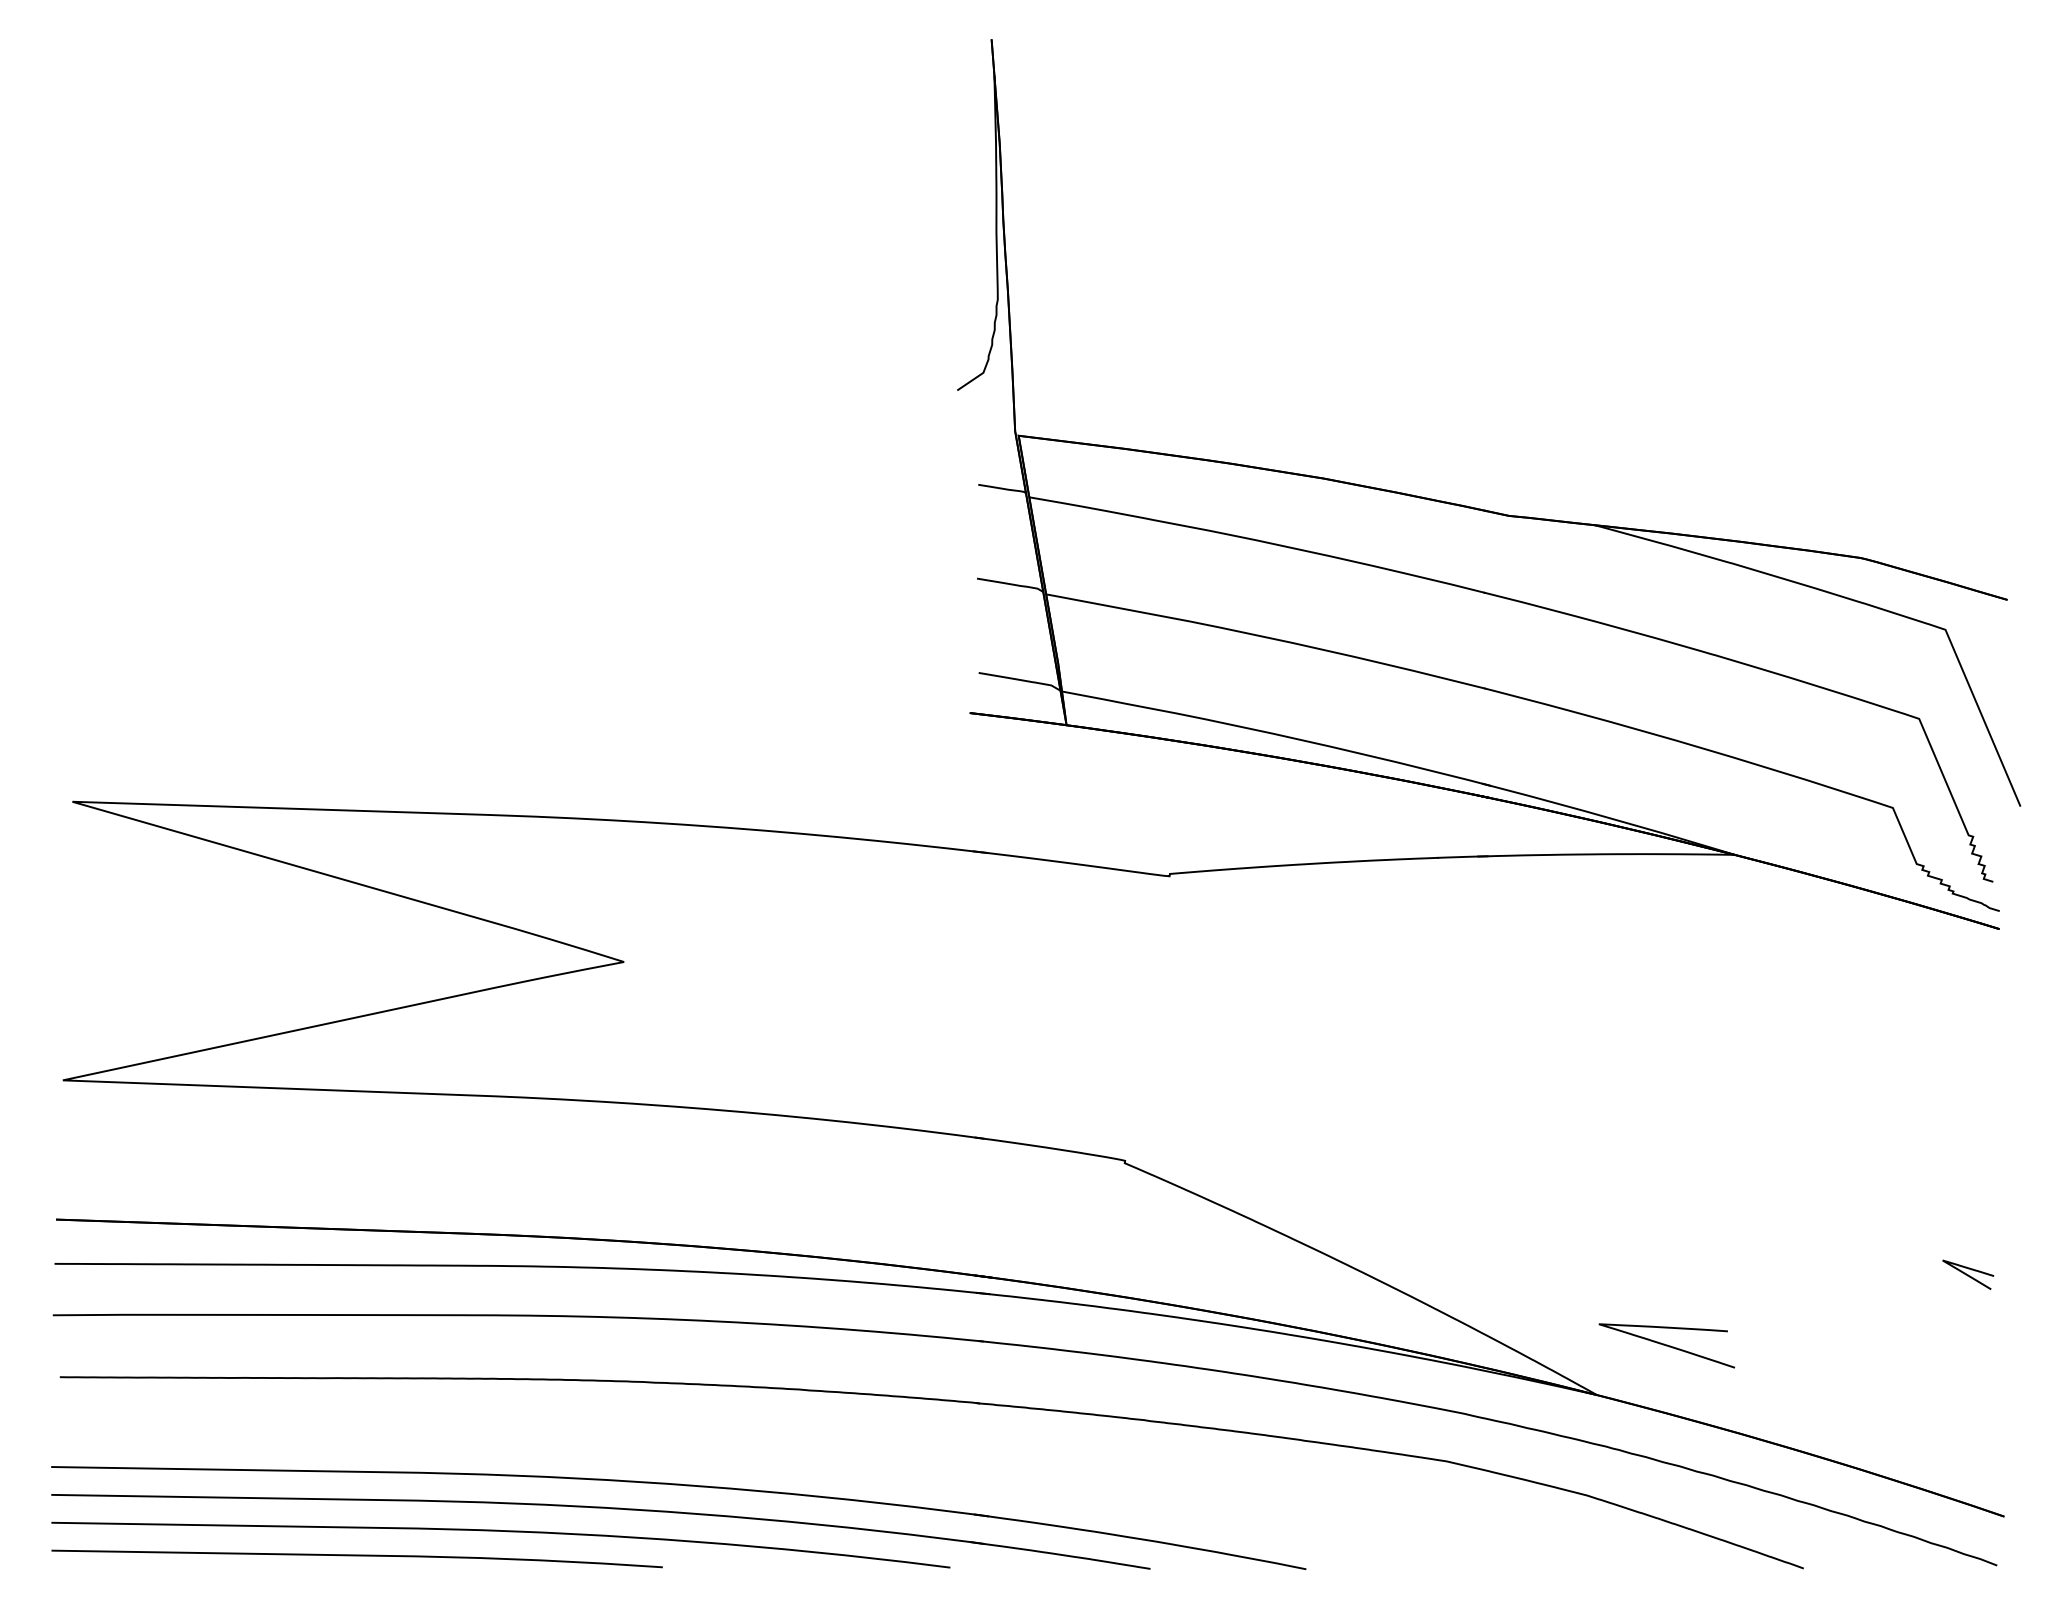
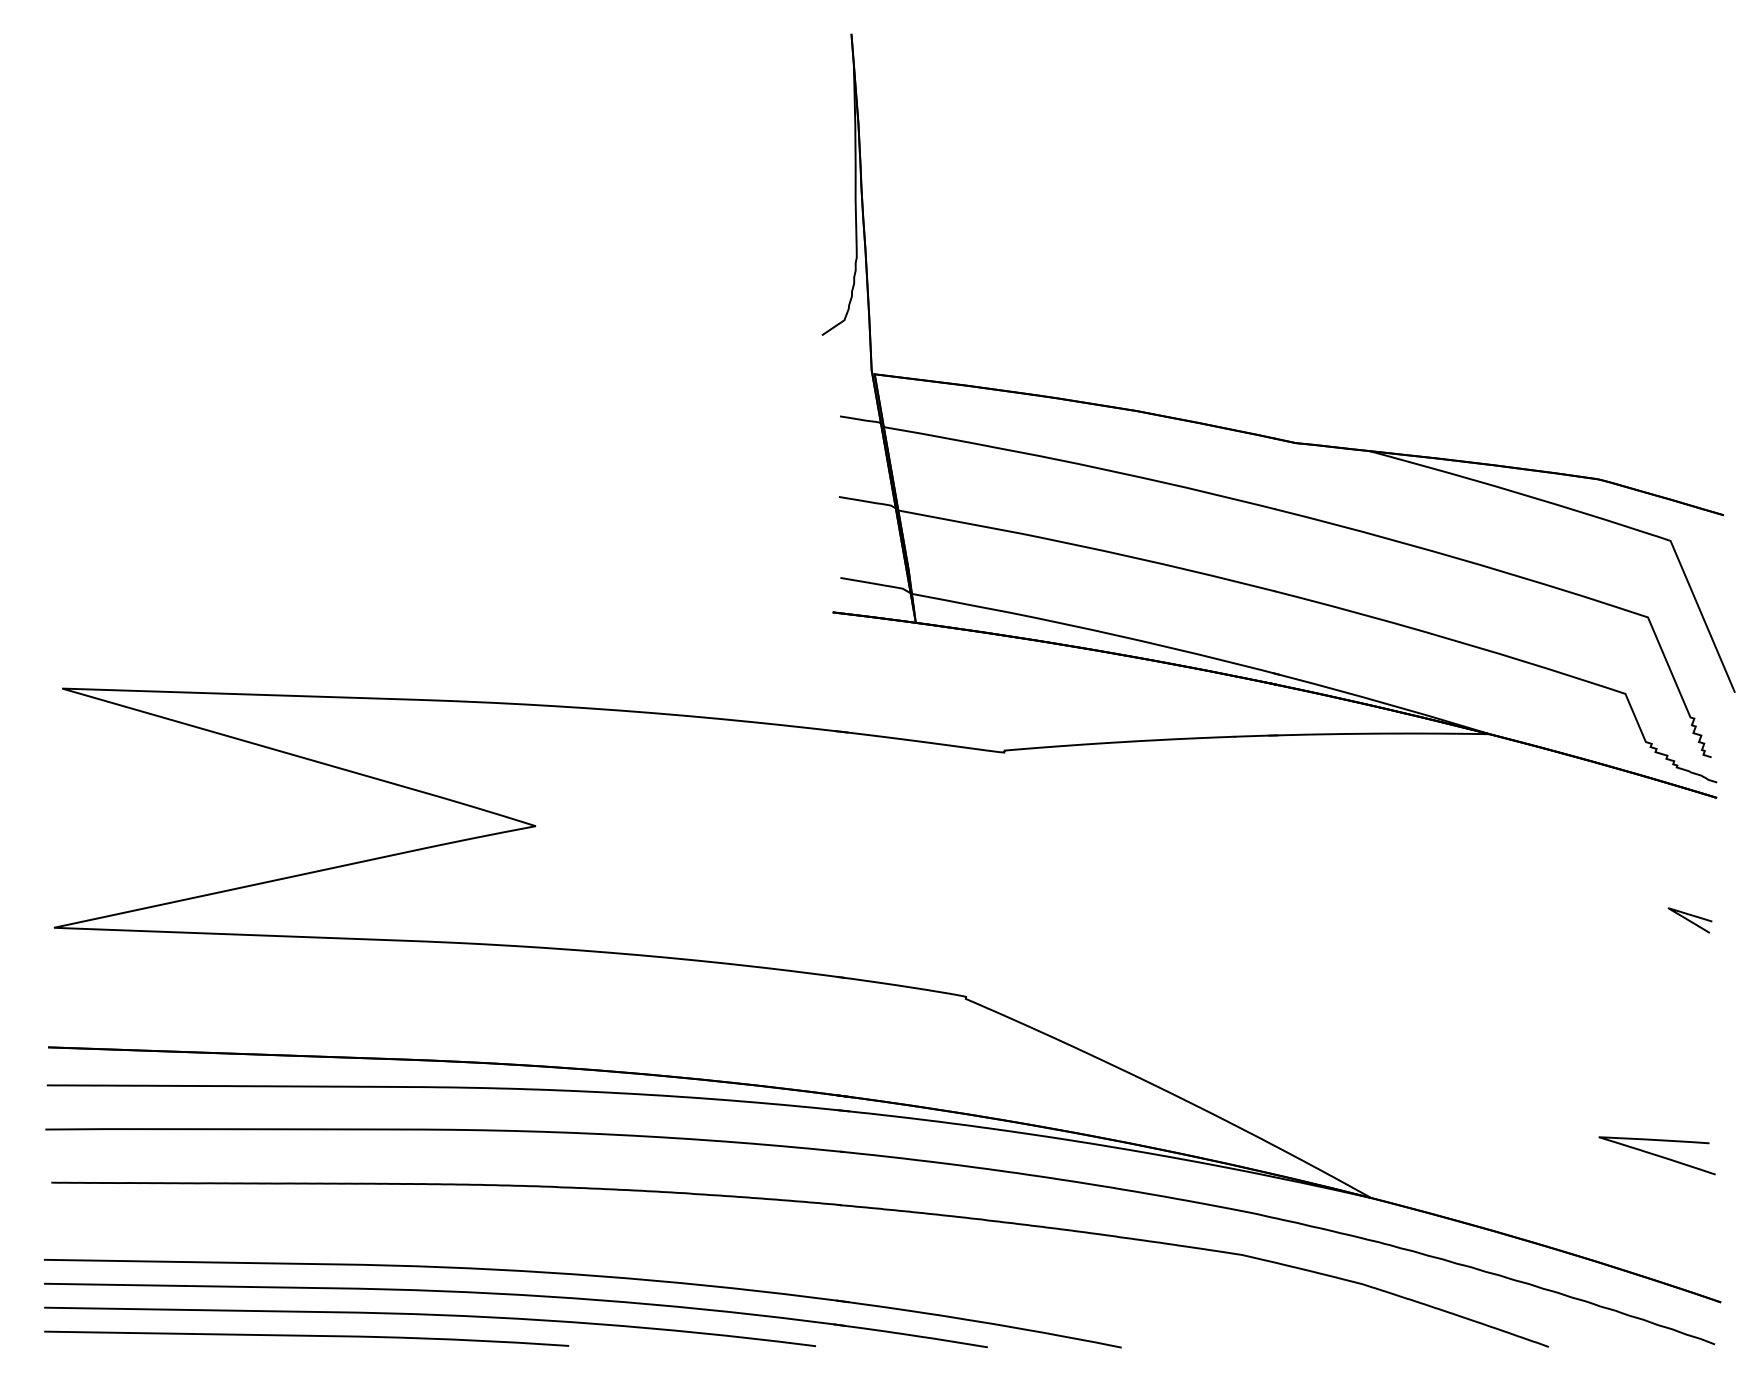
curve: (1968, 1274) -> (1690, 920), moved
curve: (1666, 1345) -> (1656, 1155), moved

